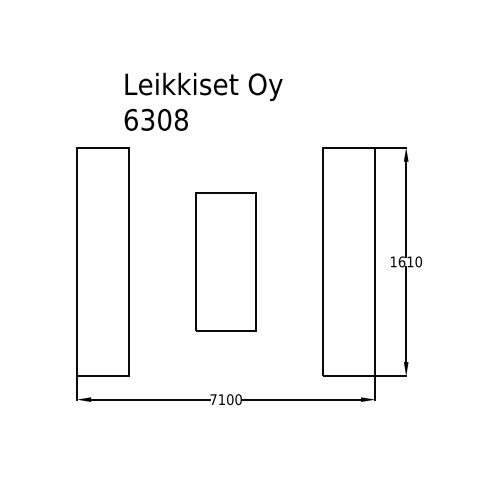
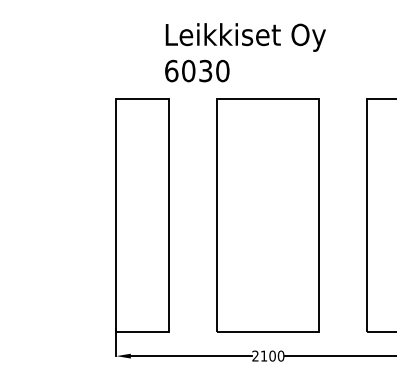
text: (164, 119) -> (205, 70), 6308 -> 6030
part: (225, 261) -> (267, 215), size x1.67
text: (213, 399) -> (255, 355), 7100 -> 2100

